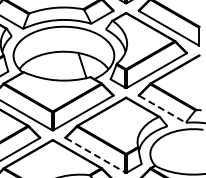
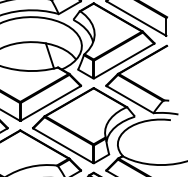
line: (162, 109) -> (130, 99), dashed -> solid
line: (96, 155) -> (64, 145), dashed -> solid

